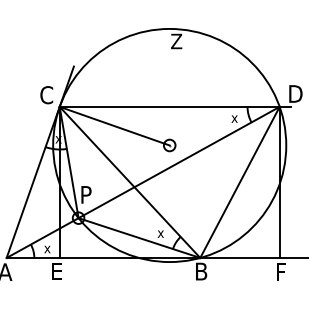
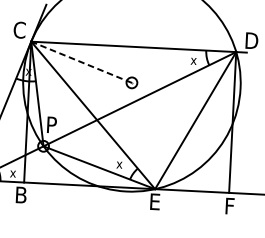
line: (114, 126) -> (81, 62), solid -> dashed
text: (57, 271) -> (21, 195), E -> B
text: (201, 271) -> (155, 201), B -> E

